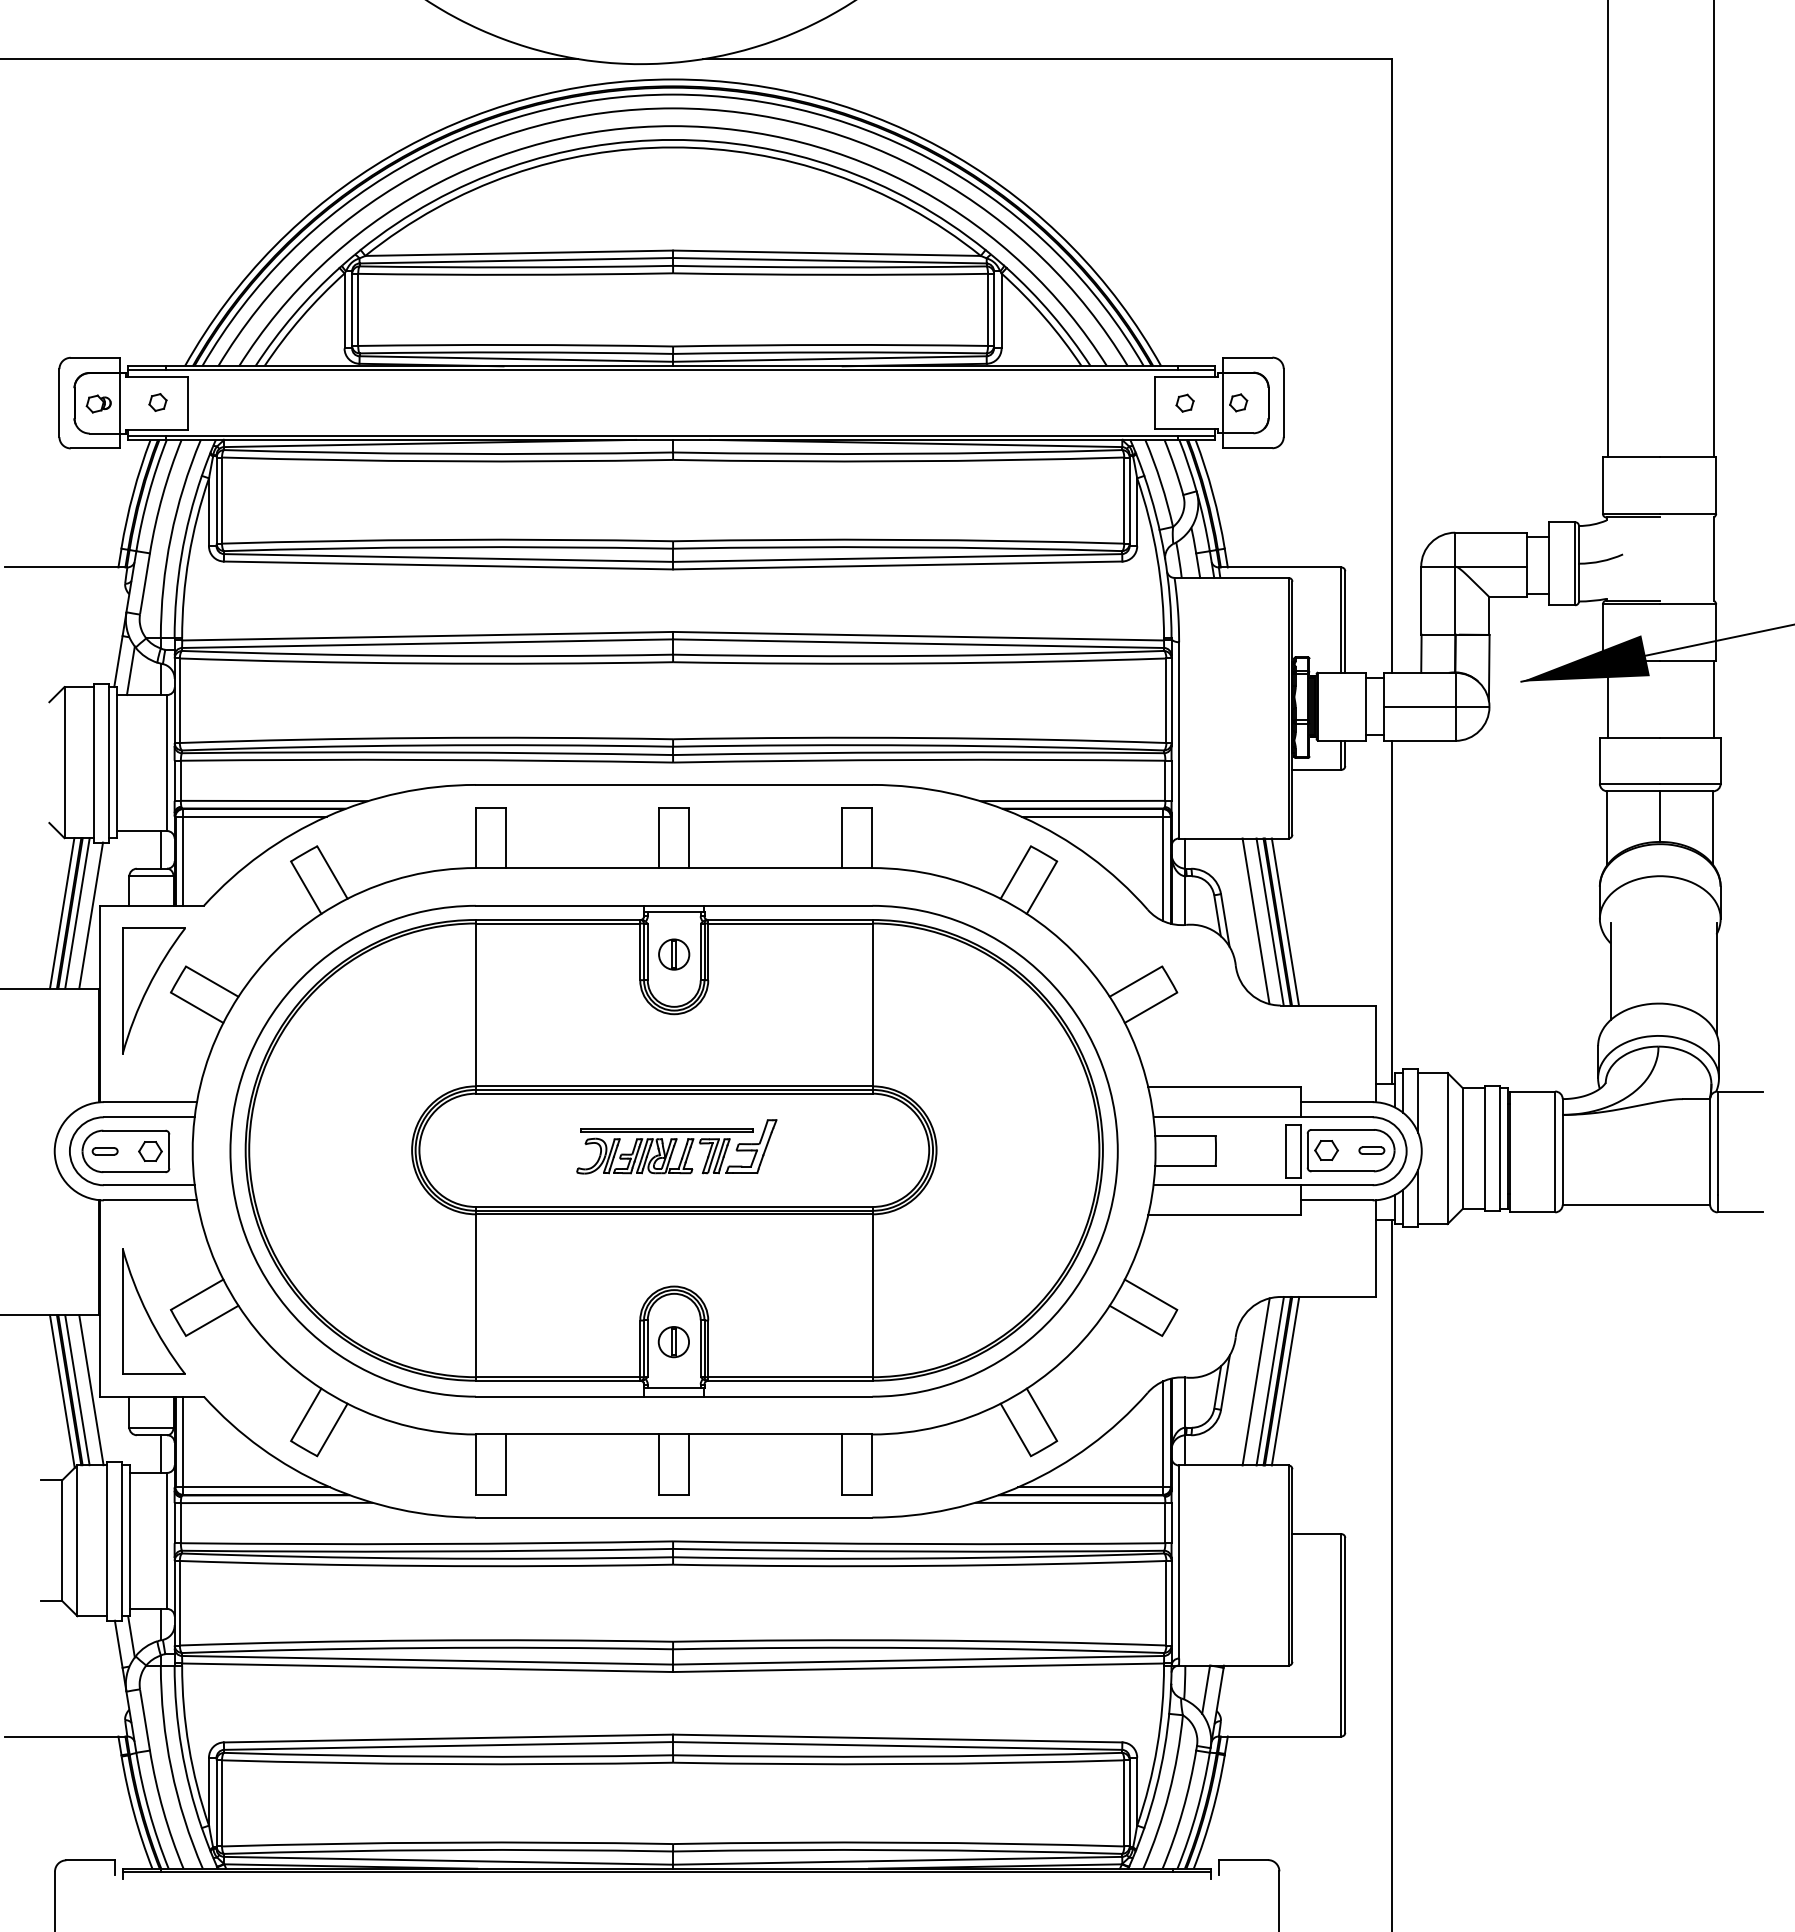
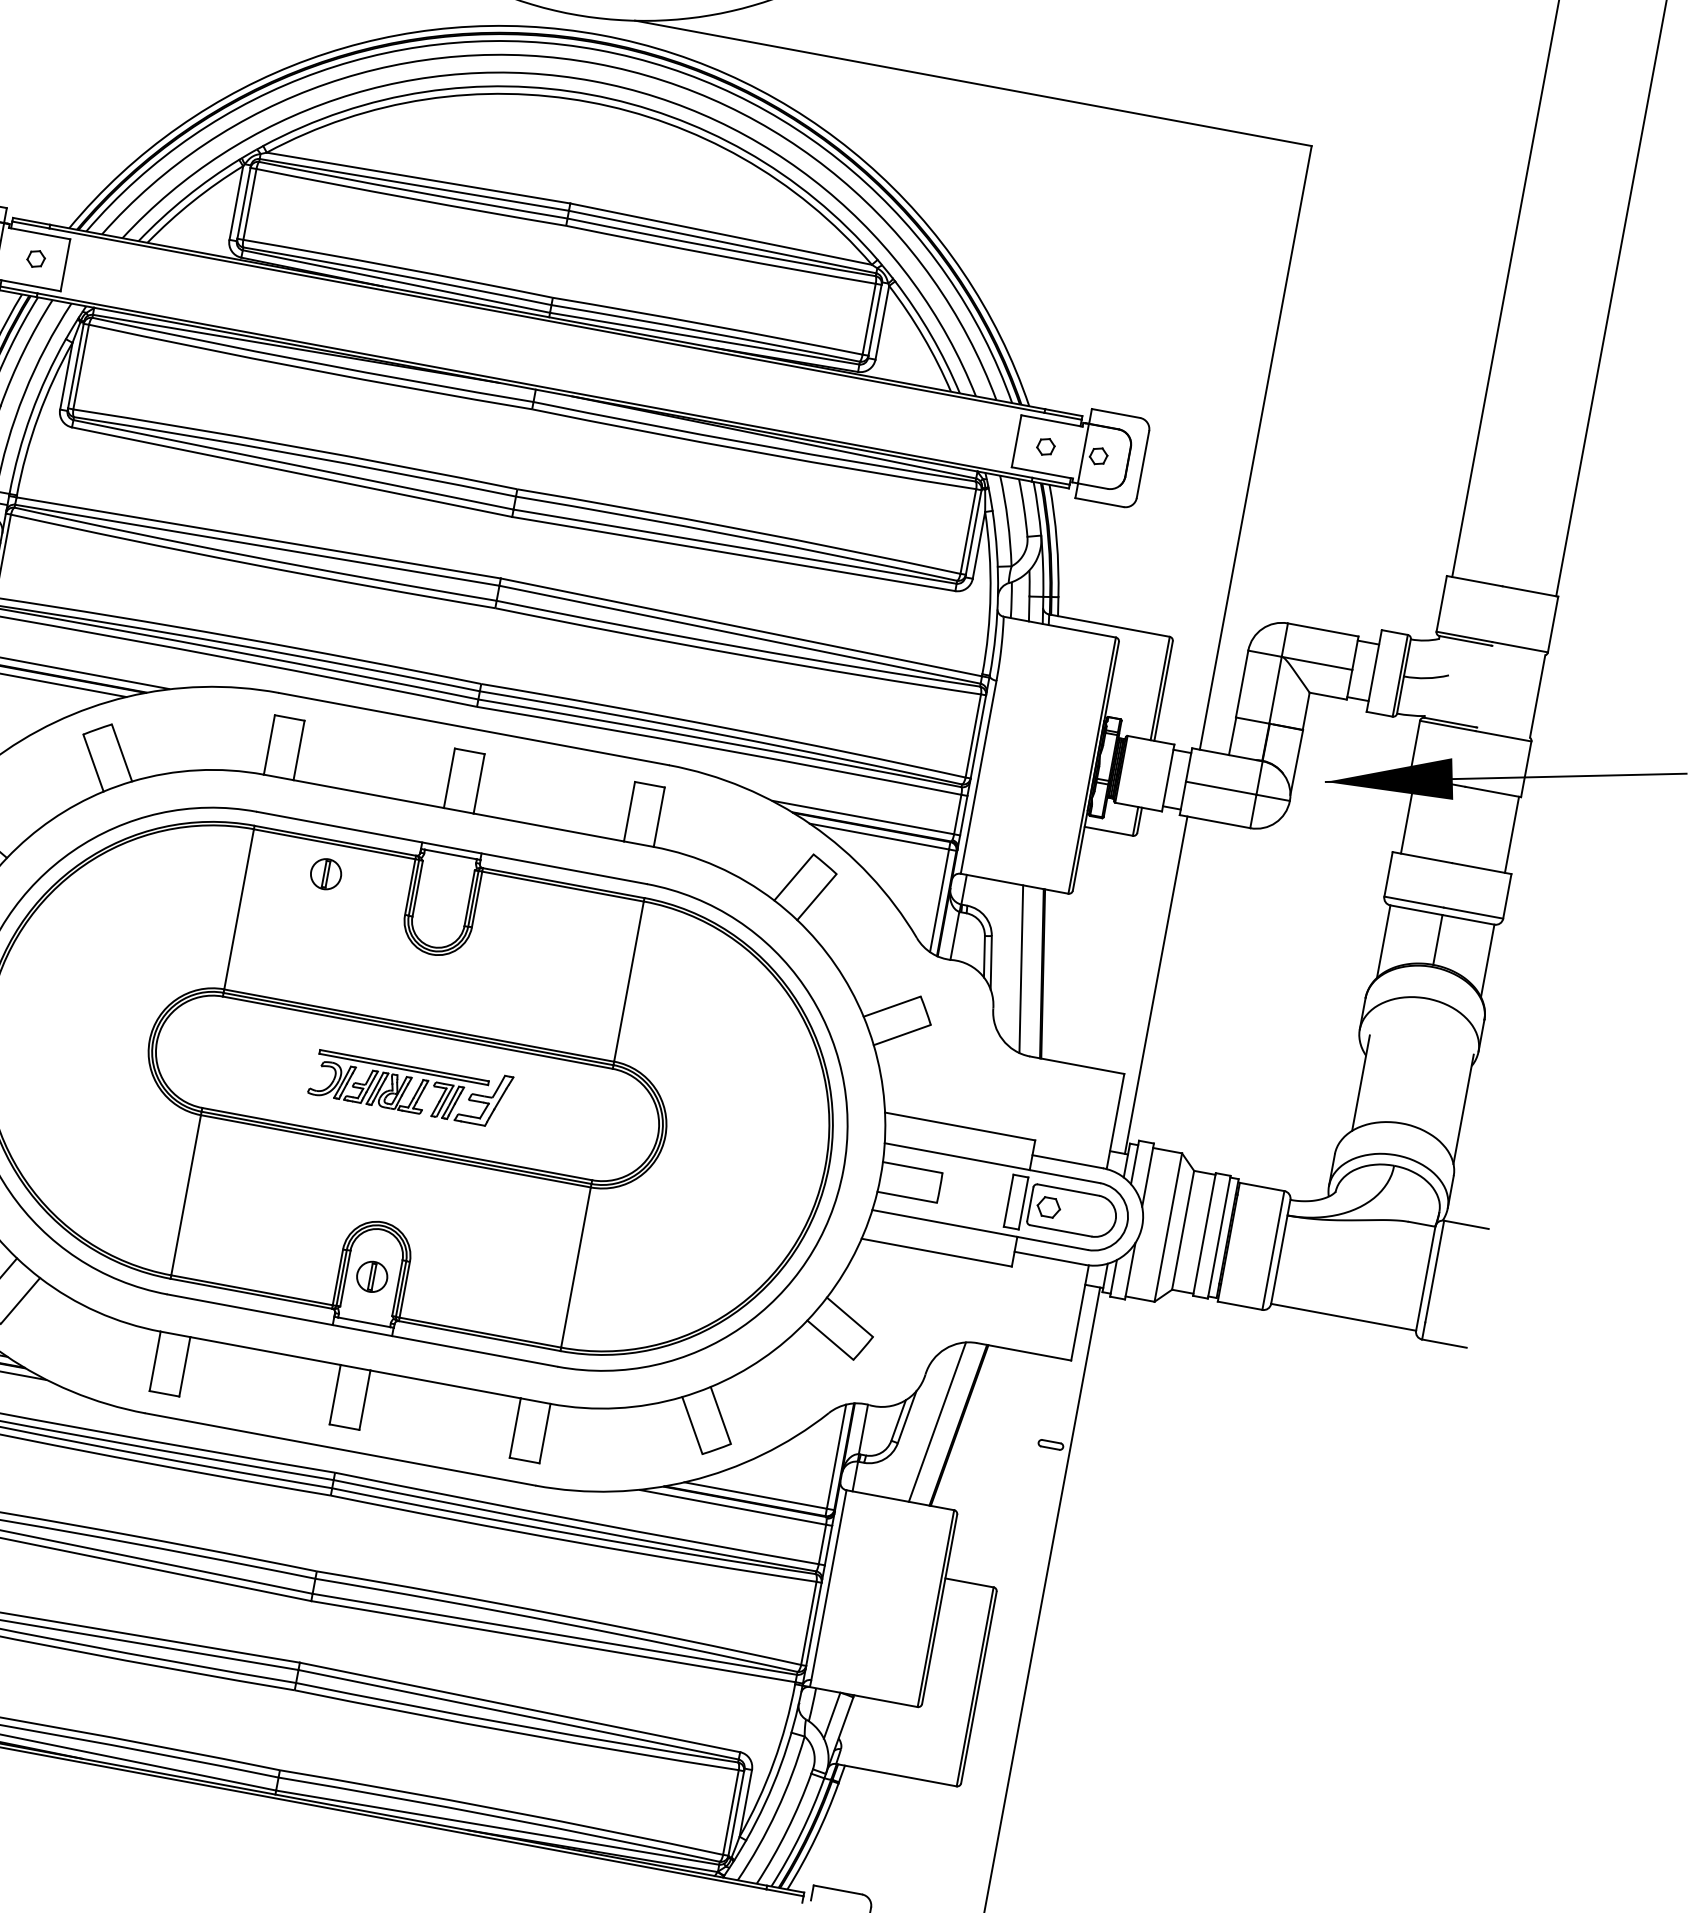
line: (1269, 921) -> (1034, 971), removed
line: (1284, 921) -> (1049, 974), removed
part: (674, 954) -> (326, 874), moved
part: (1371, 1150) -> (1050, 1444), moved
line: (1269, 1380) -> (950, 1423), removed
line: (1285, 1380) -> (966, 1426), removed

